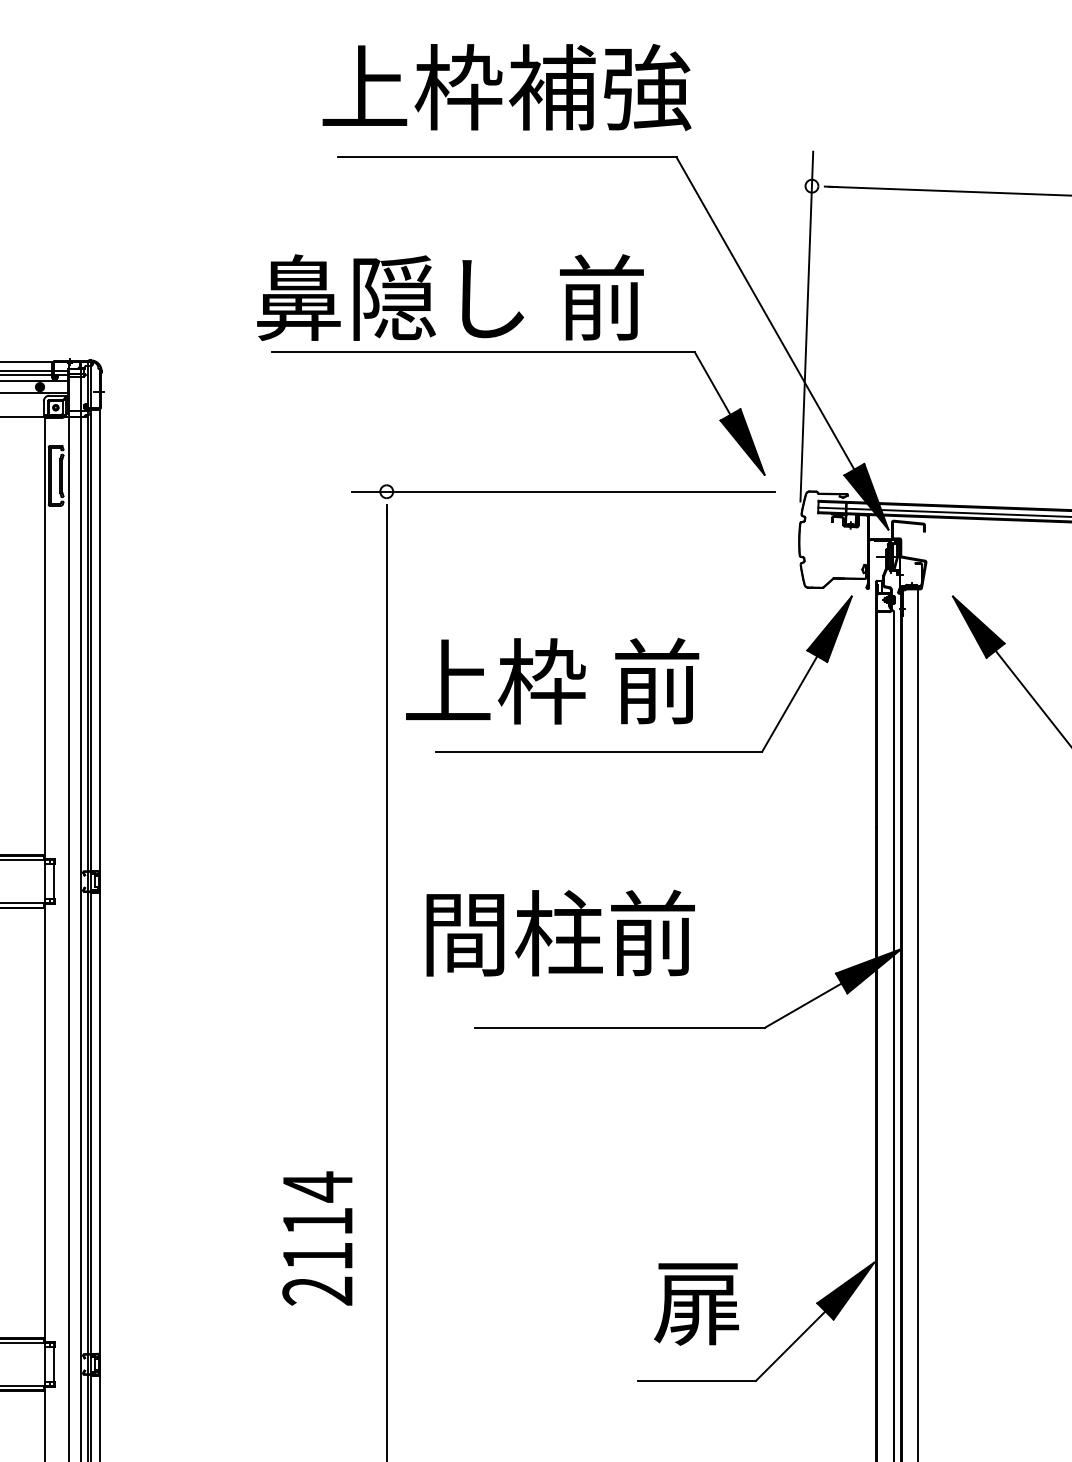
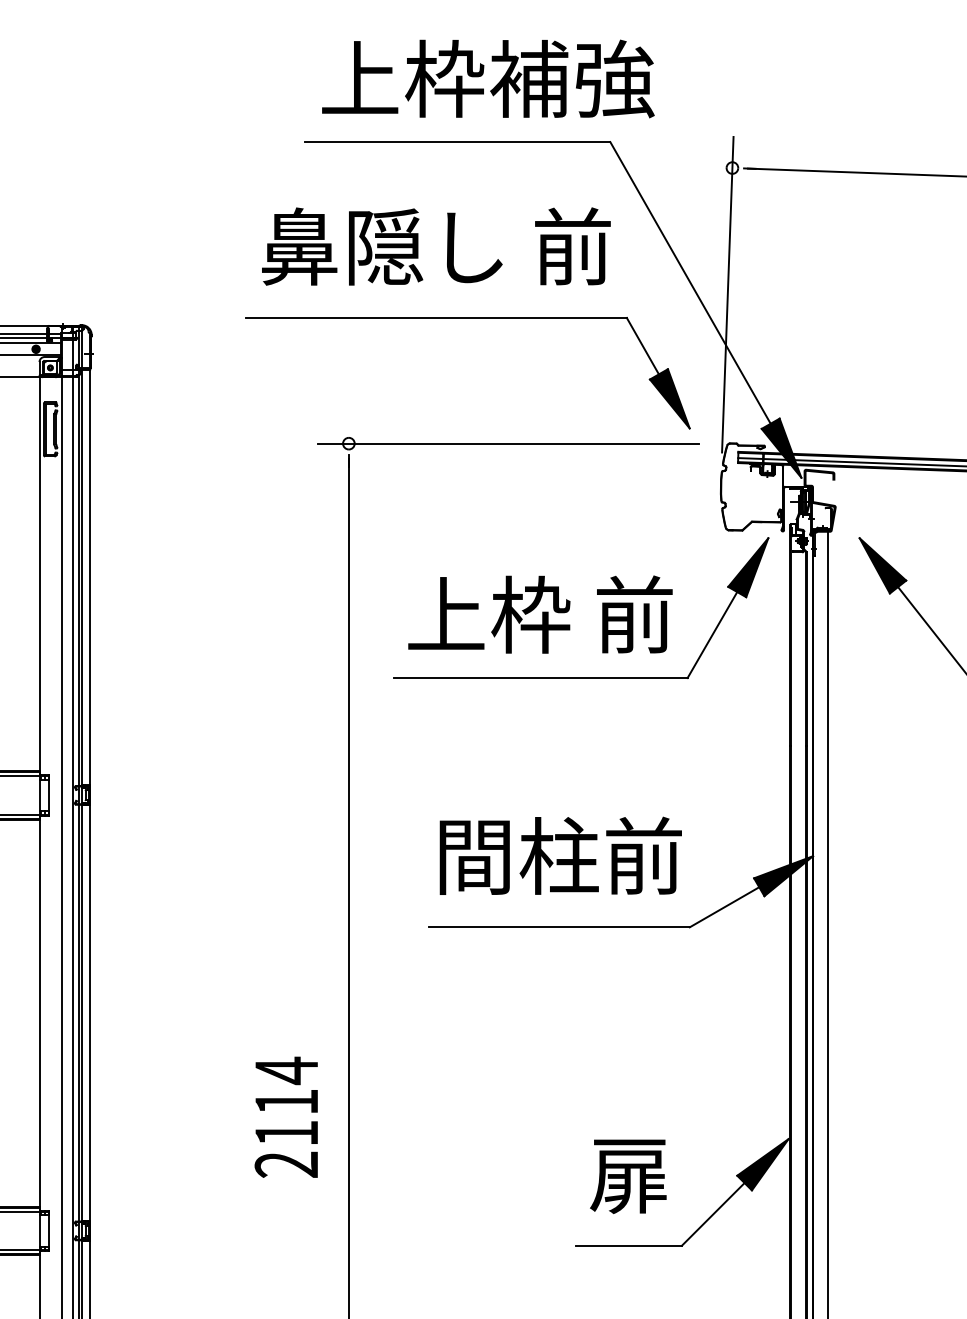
text: (507, 86) -> (488, 78), moved
text: (450, 297) -> (436, 246), moved
text: (552, 681) -> (540, 614), moved
text: (560, 932) -> (560, 855), moved

